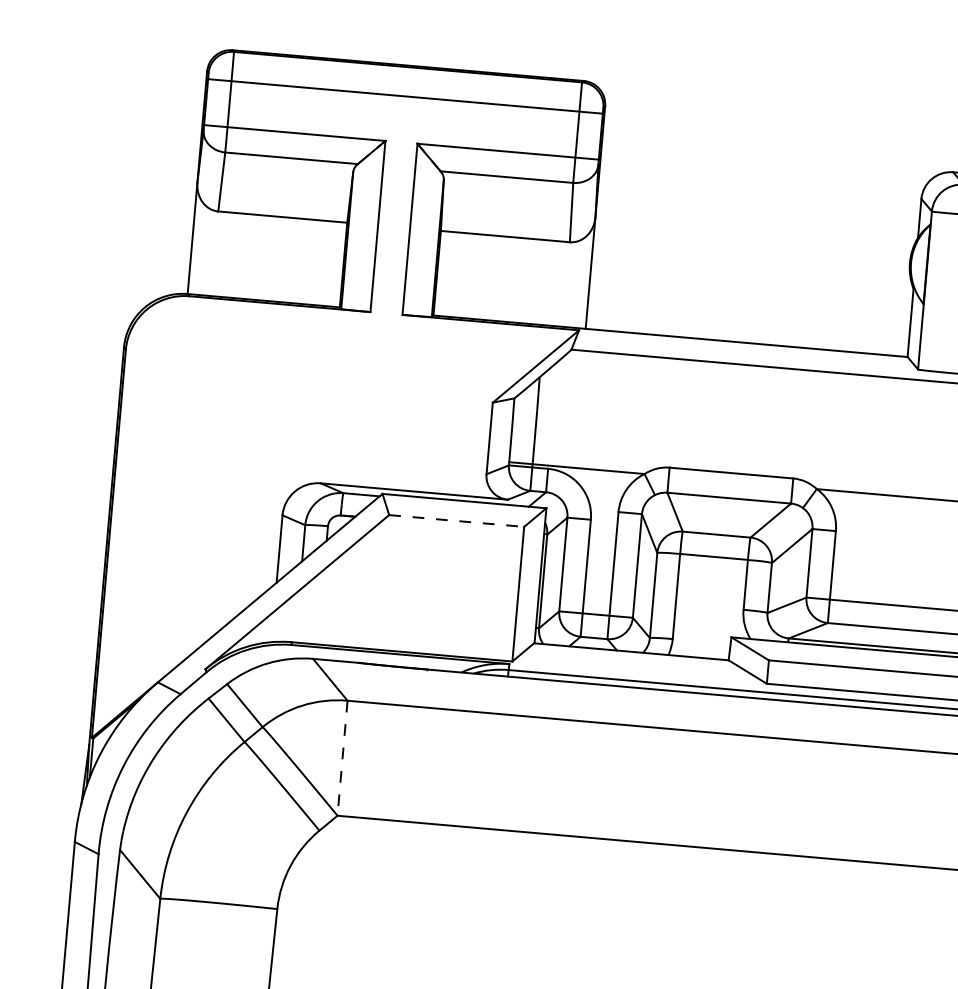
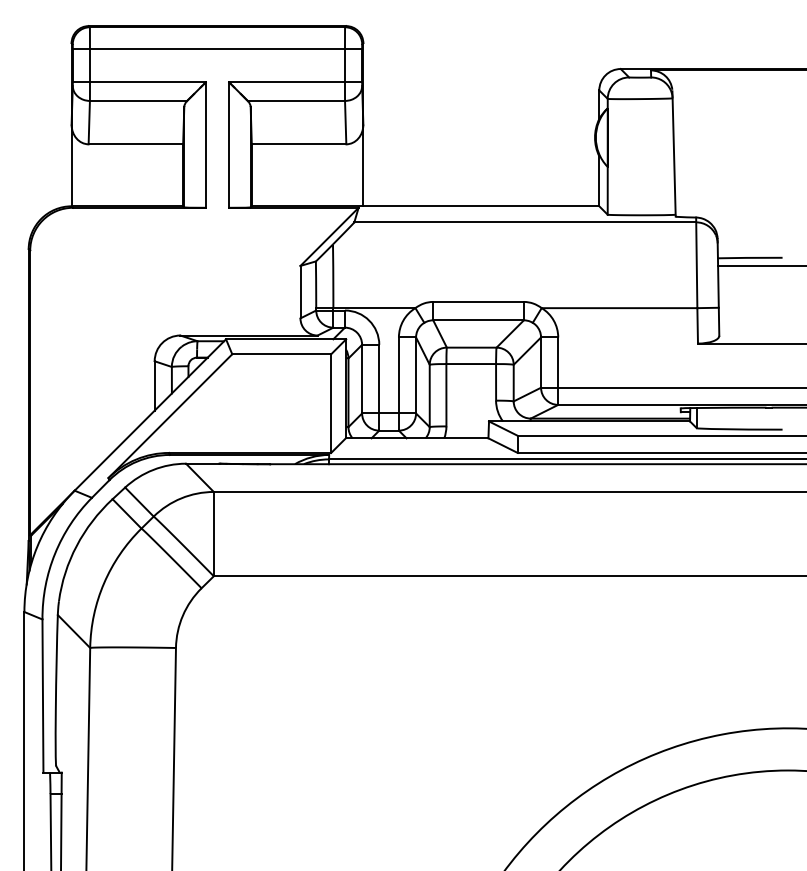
line: (457, 521) -> (282, 354), dashed -> solid
line: (342, 758) -> (213, 534), dashed -> solid

